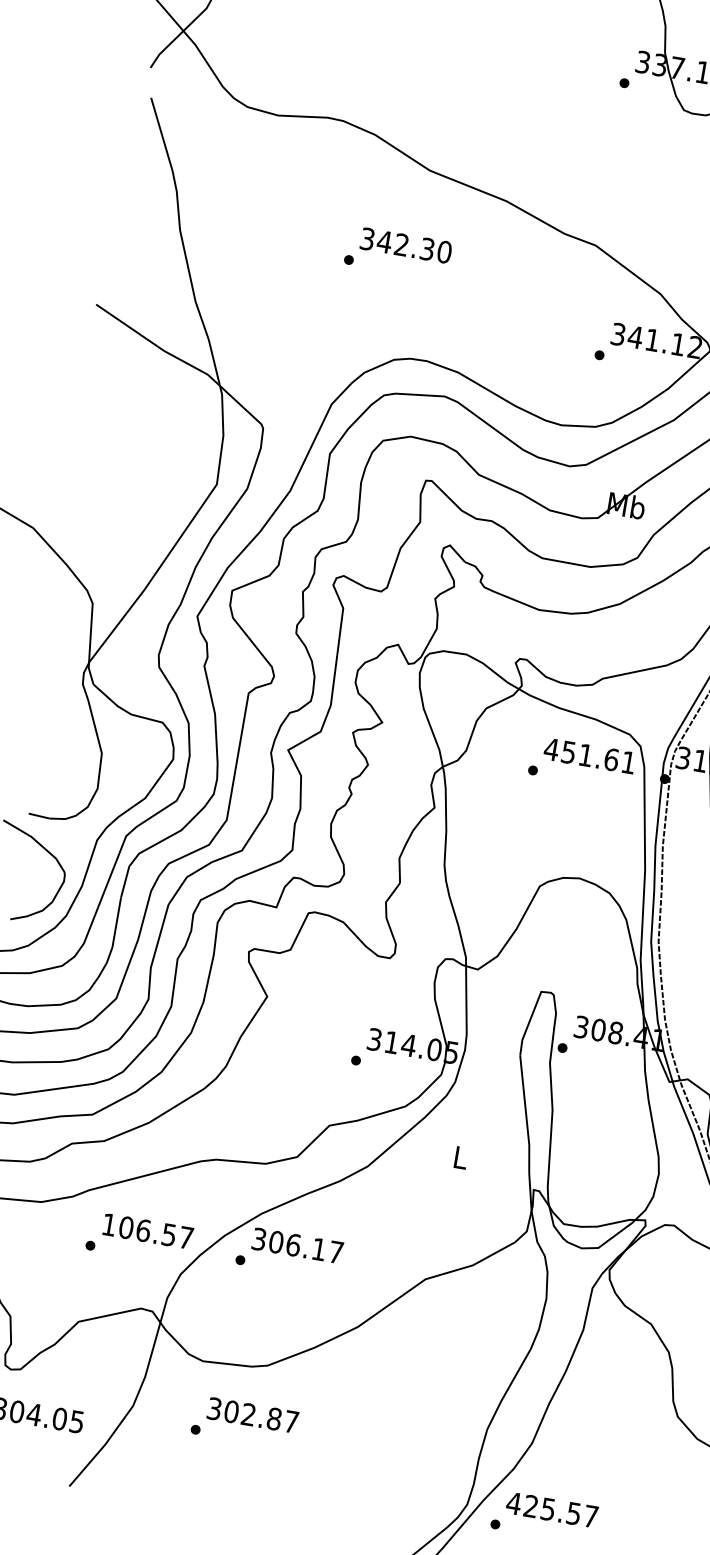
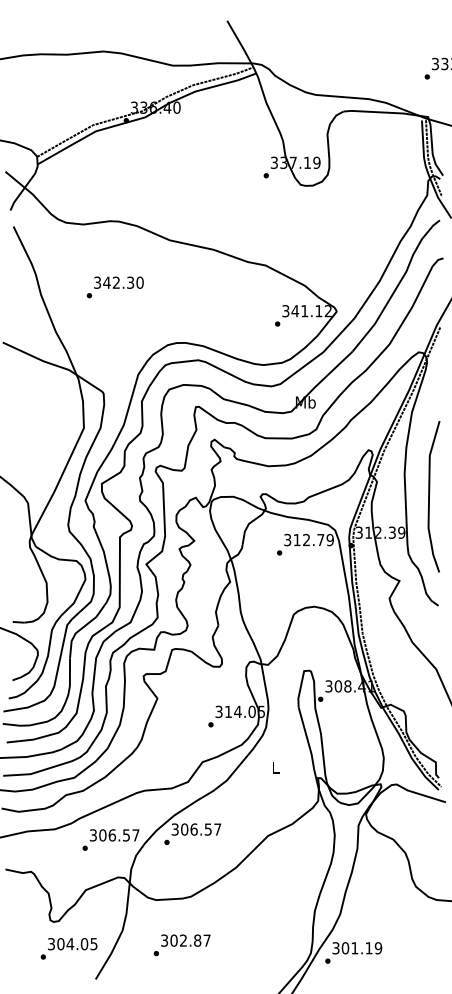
text: (396, 252) -> (114, 287), moved
text: (589, 754) -> (308, 539), 451.61 -> 312.79
text: (107, 1224) -> (92, 835), 106.57 -> 306.57
text: (317, 1249) -> (207, 829), 306.17 -> 306.57
text: (243, 1422) -> (181, 945), moved
text: (552, 1510) -> (357, 948), 425.57 -> 301.19

